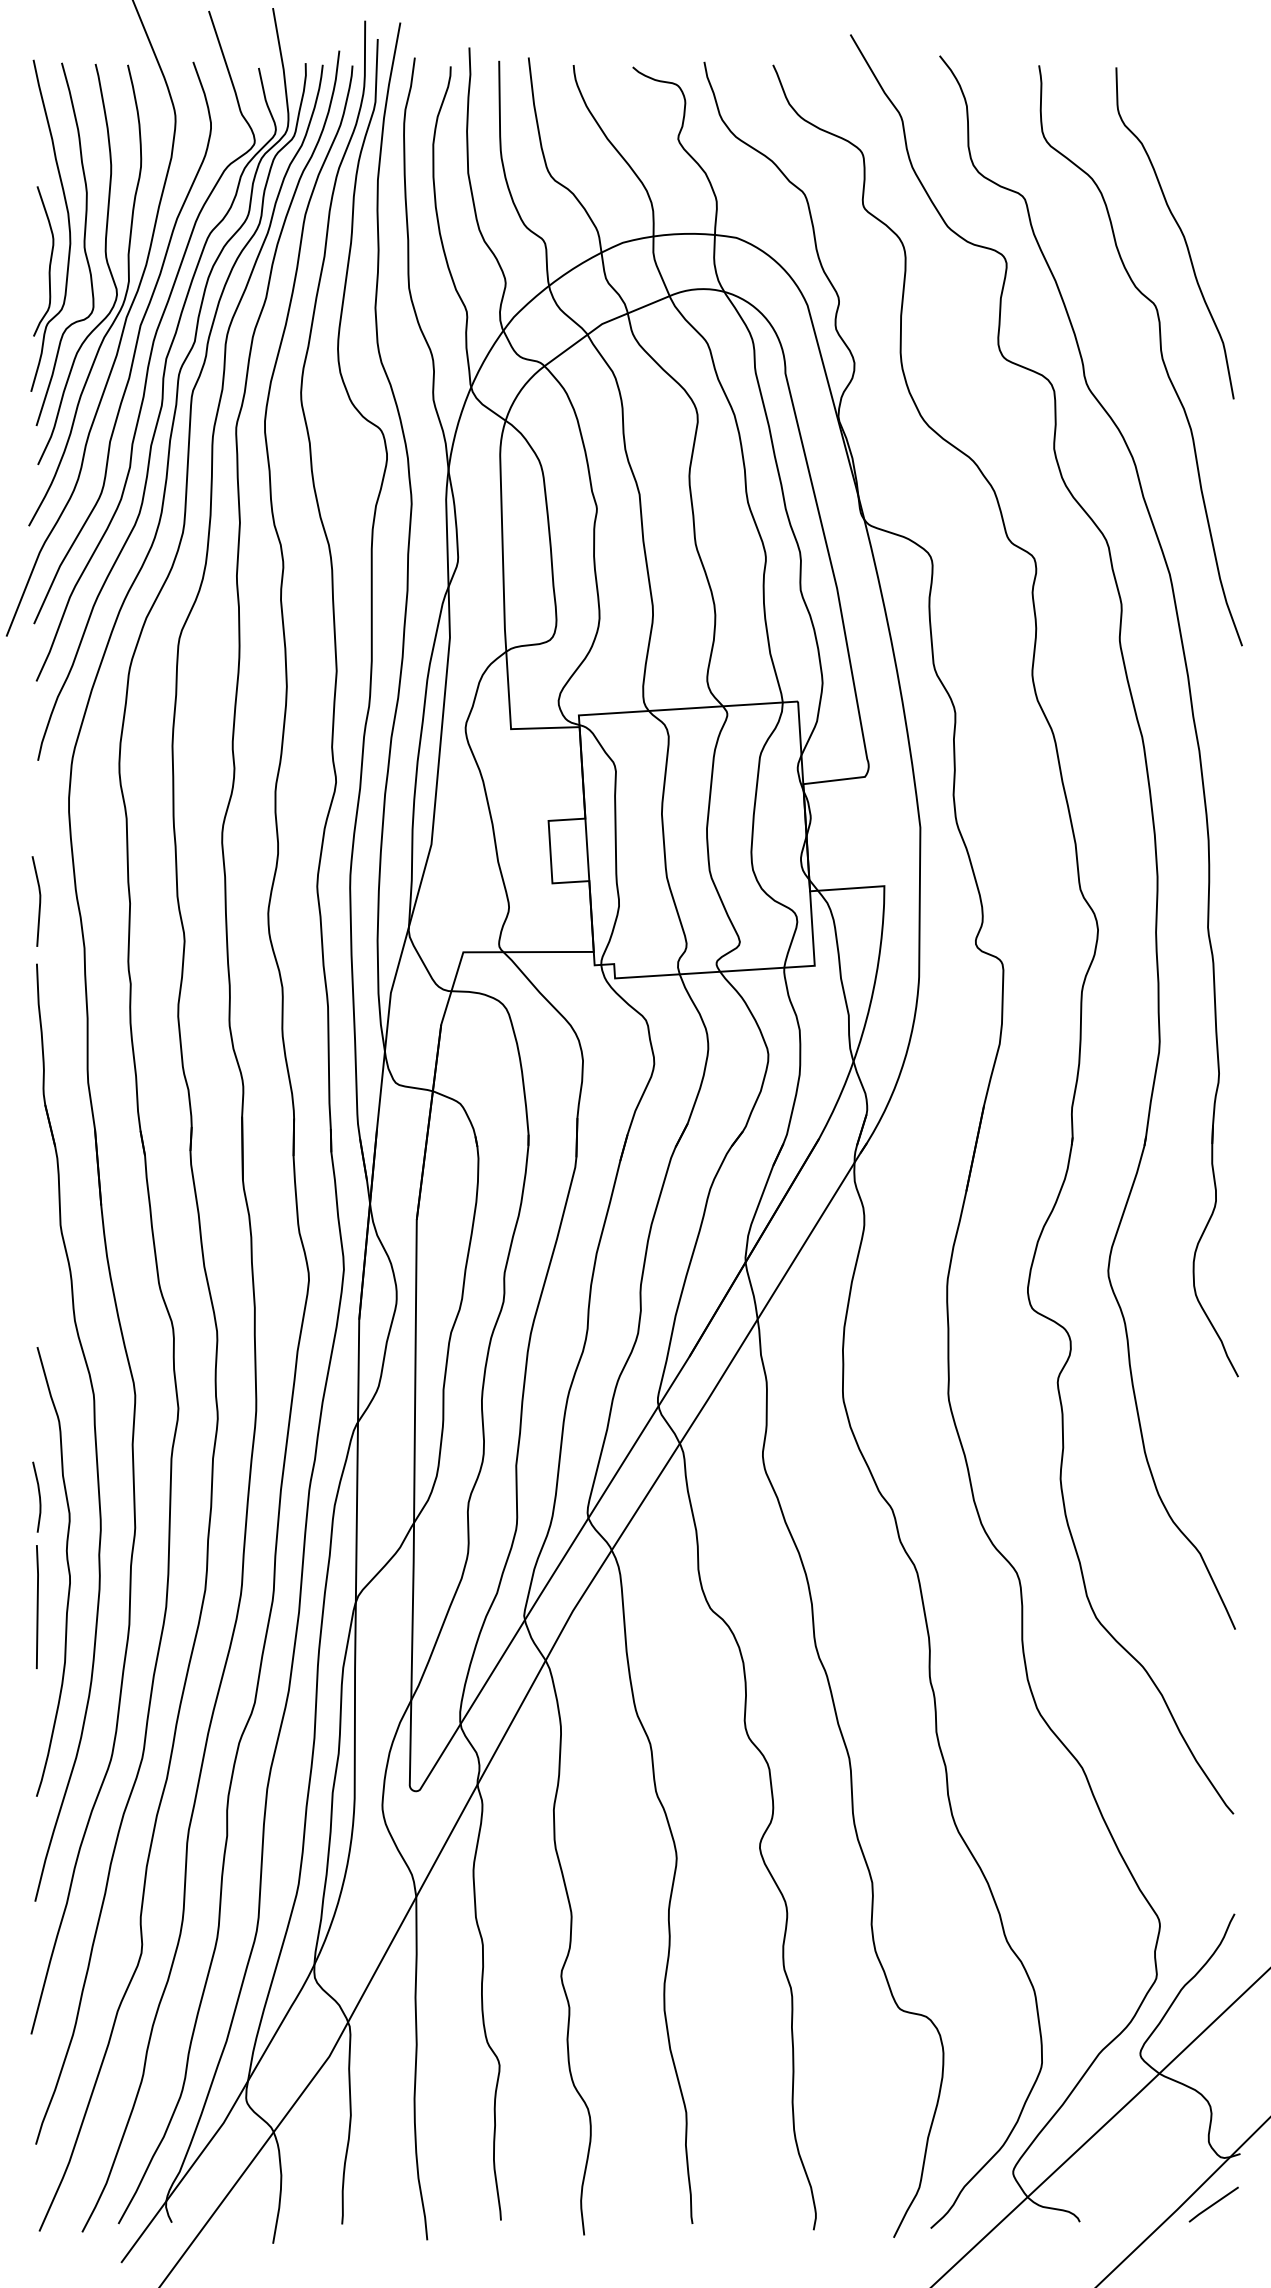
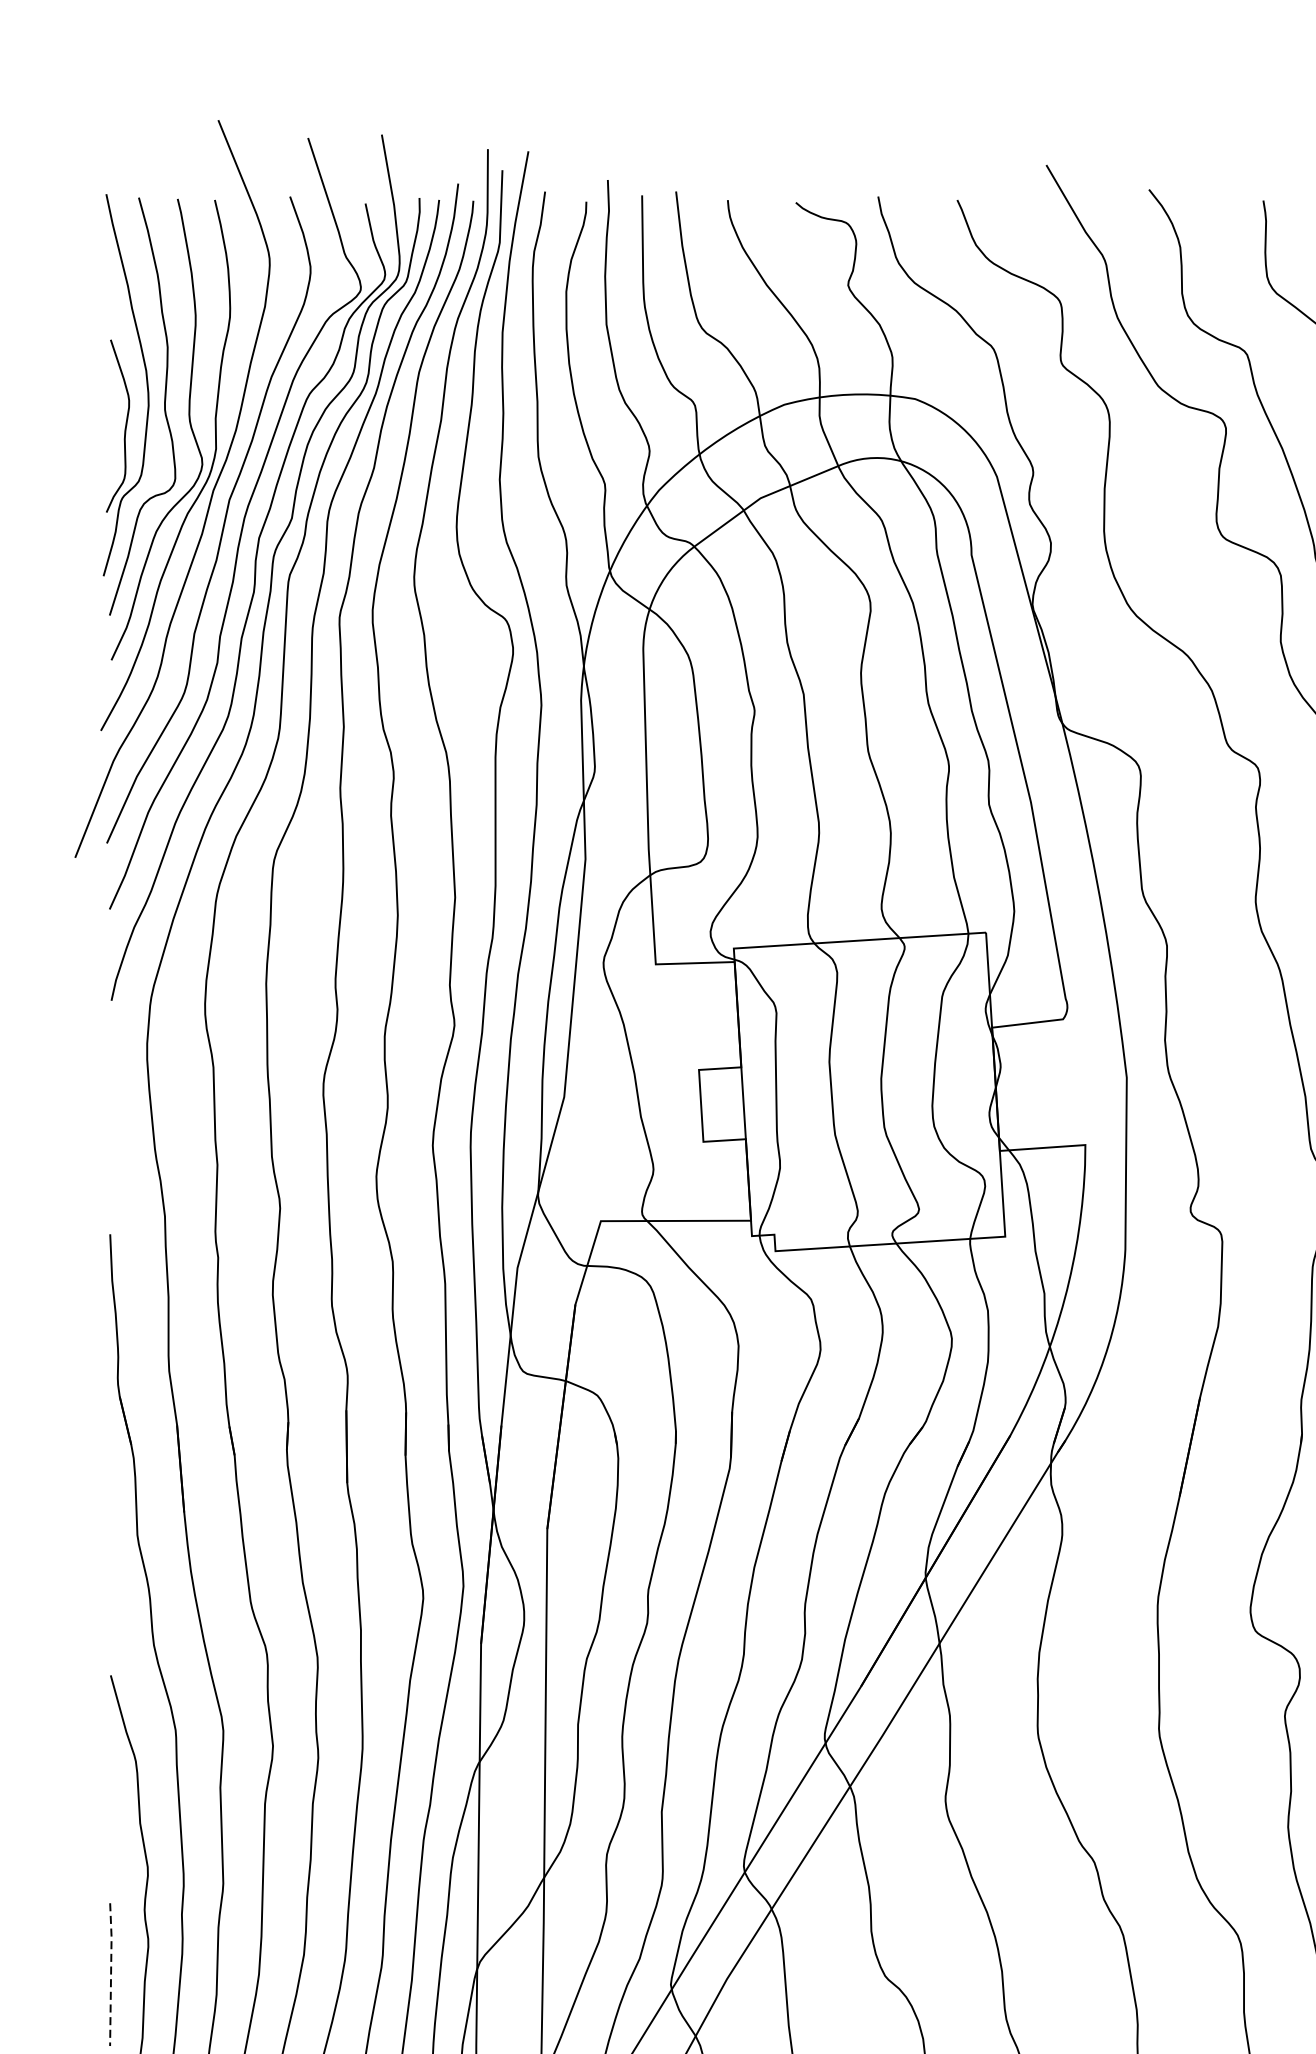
line: (39, 901) -> (113, 1162), removed
curve: (38, 1495) -> (112, 1846), removed
line: (37, 1606) -> (110, 1973), solid -> dashed

